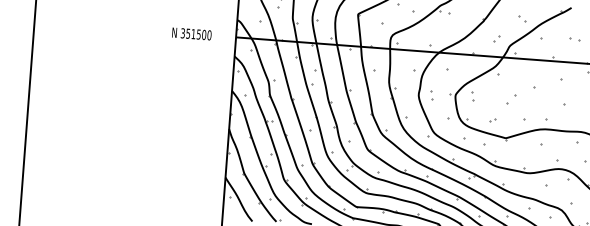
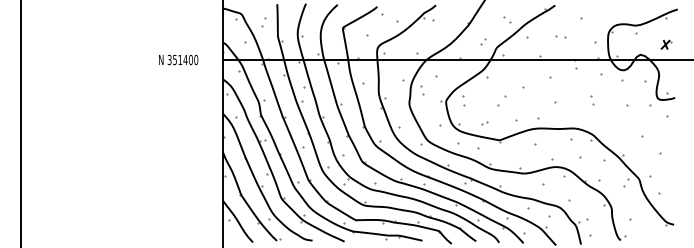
text: (198, 35) -> (185, 60), 351500 -> 351400
part: (431, 95) -> (422, 90), moved

